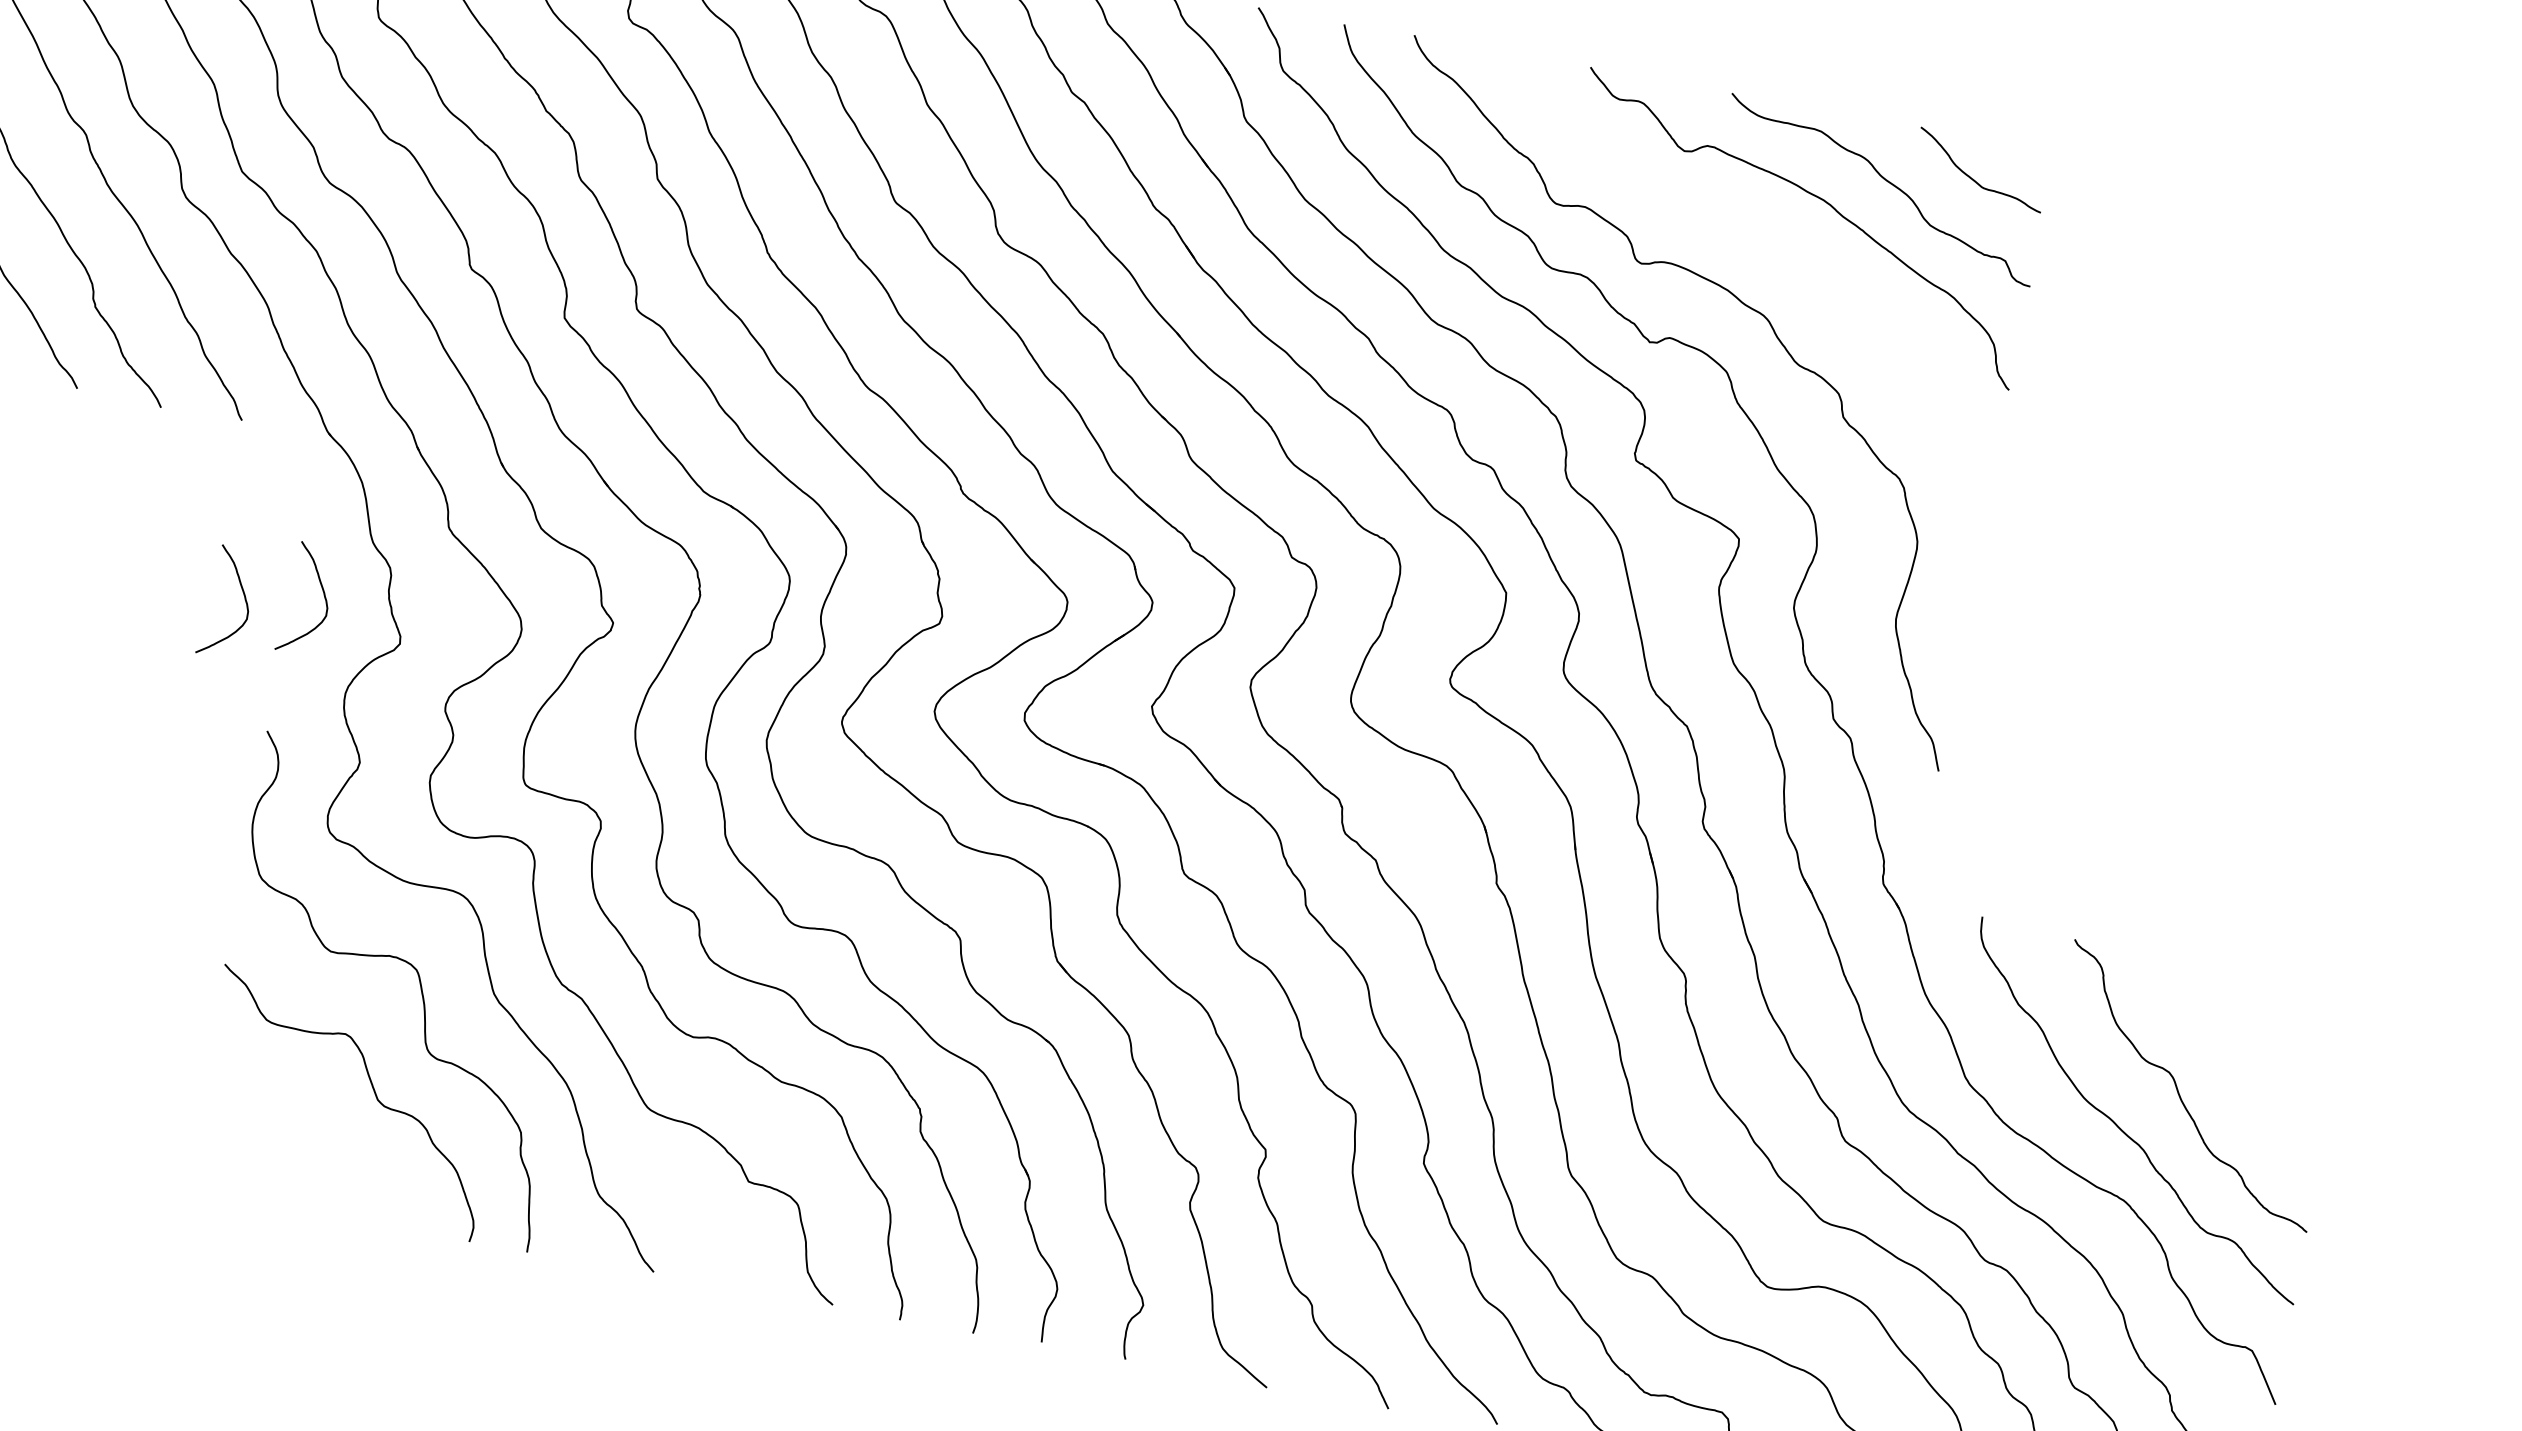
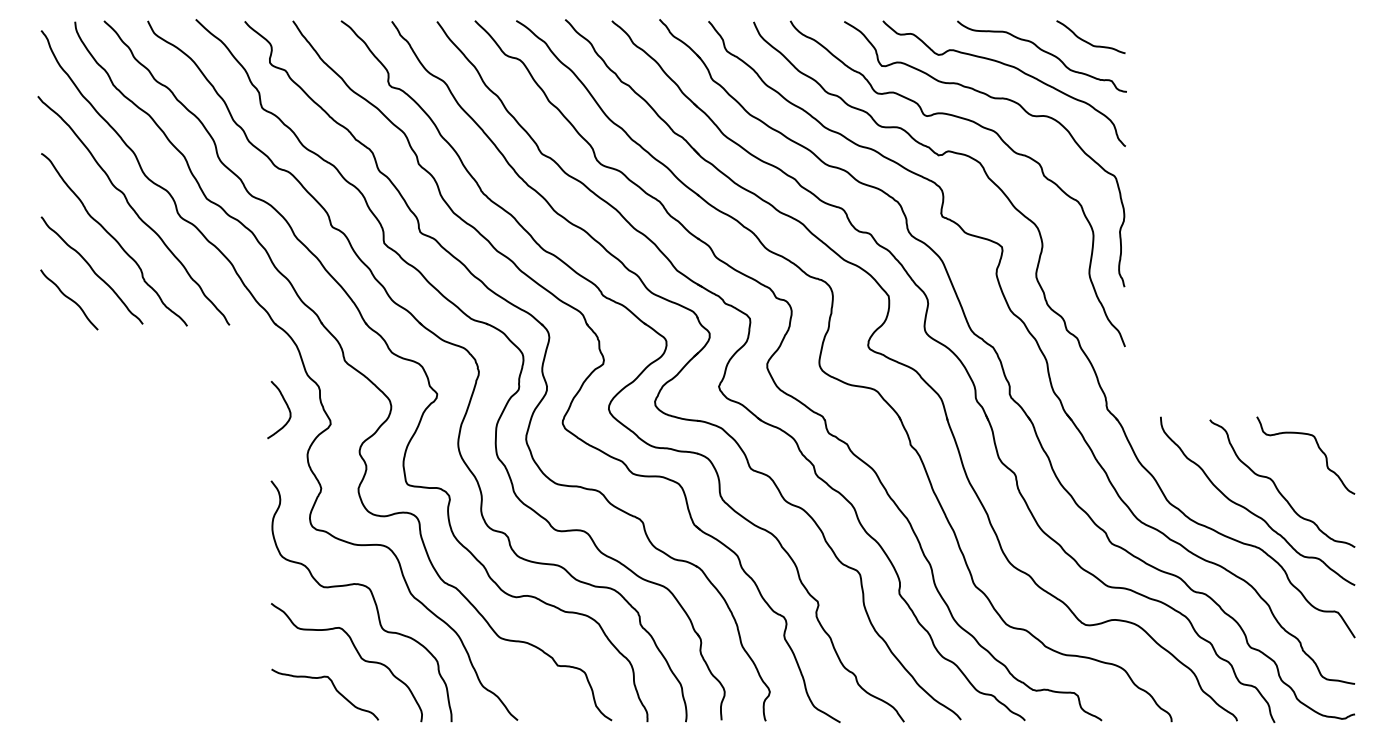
curve: (1775, 255) -> (994, 99), added
curve: (242, 597) -> (246, 415), removed
curve: (2271, 1031) -> (1318, 448), added
curve: (317, 1152) -> (335, 690), added

